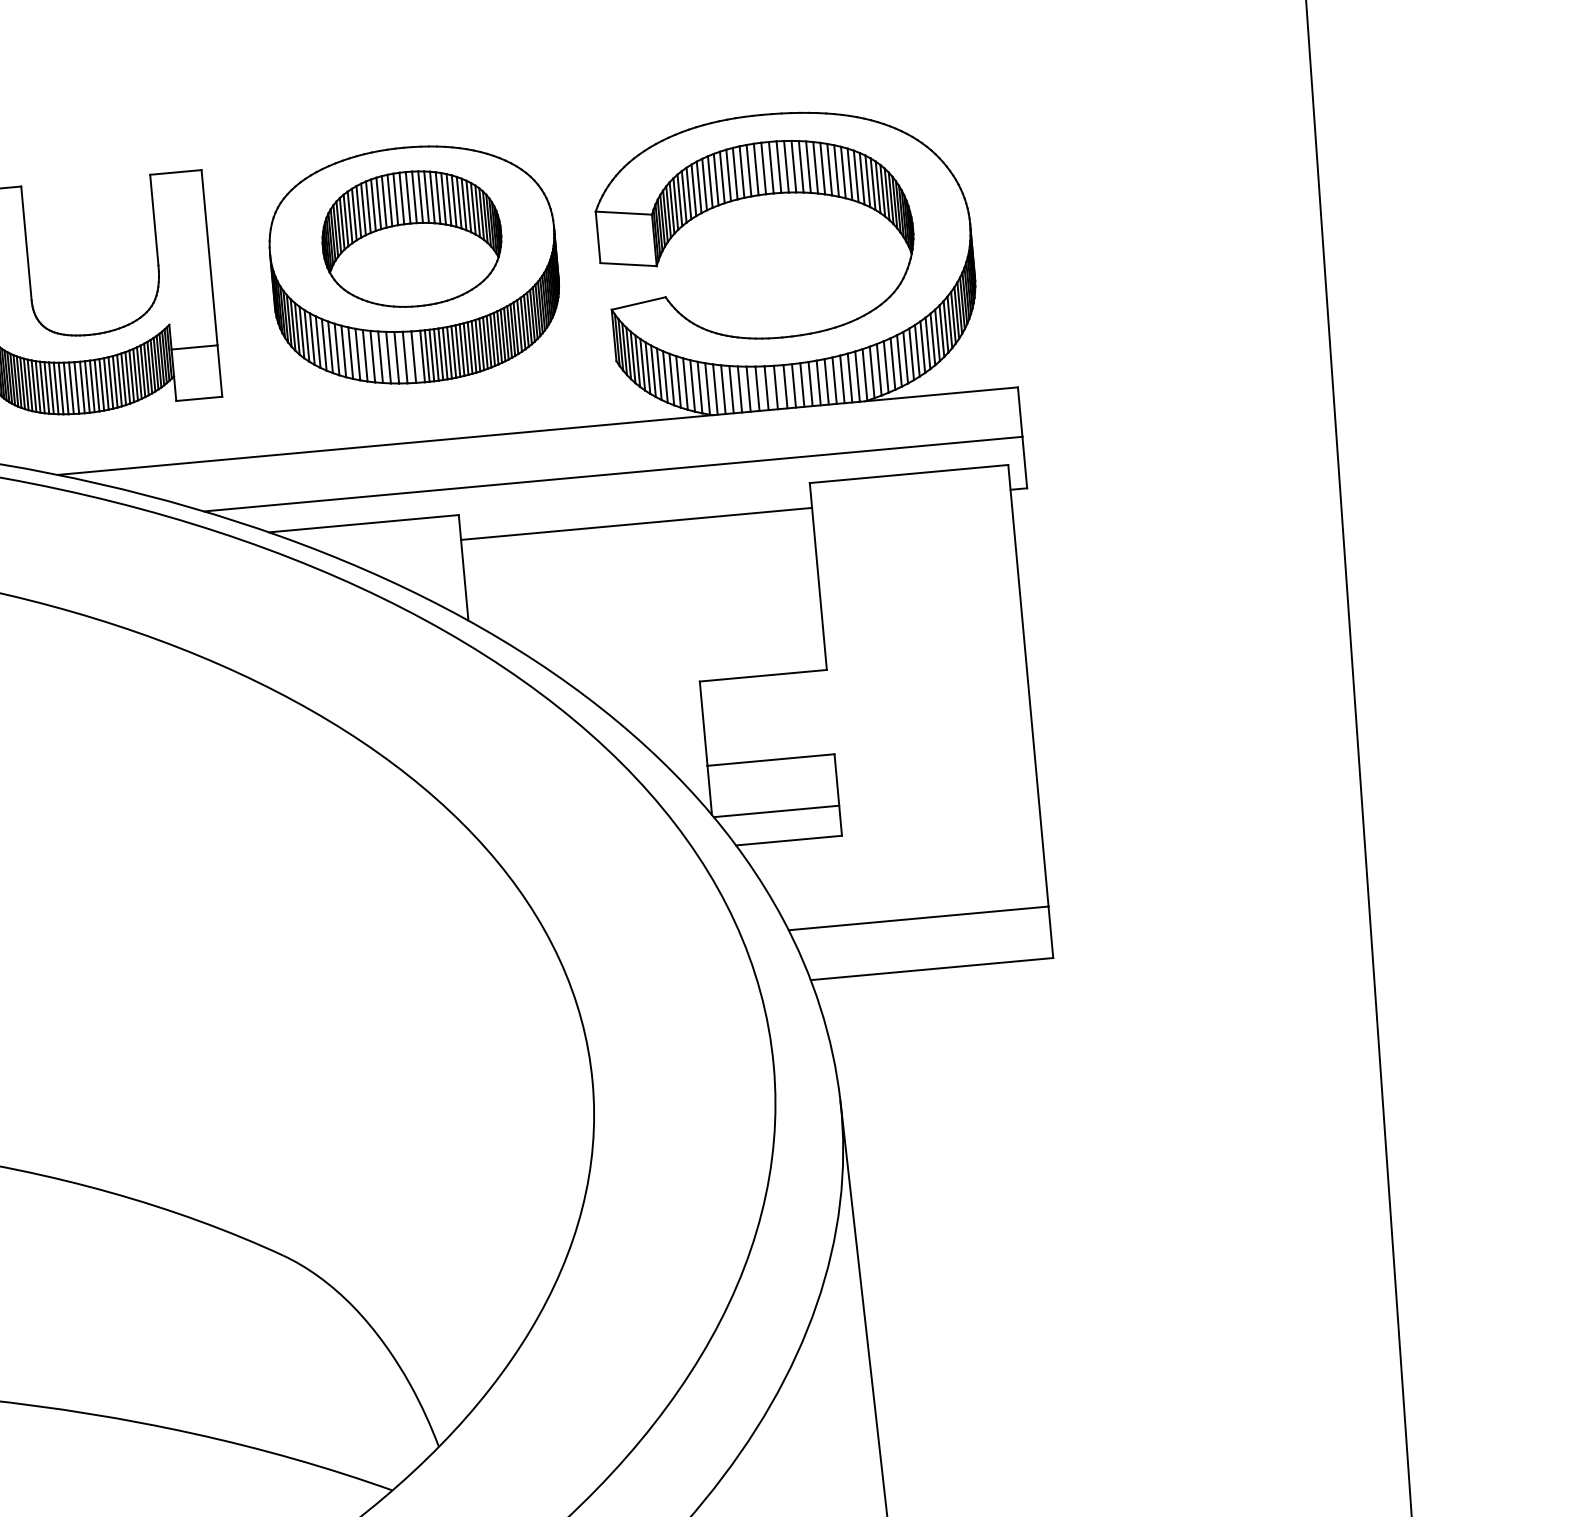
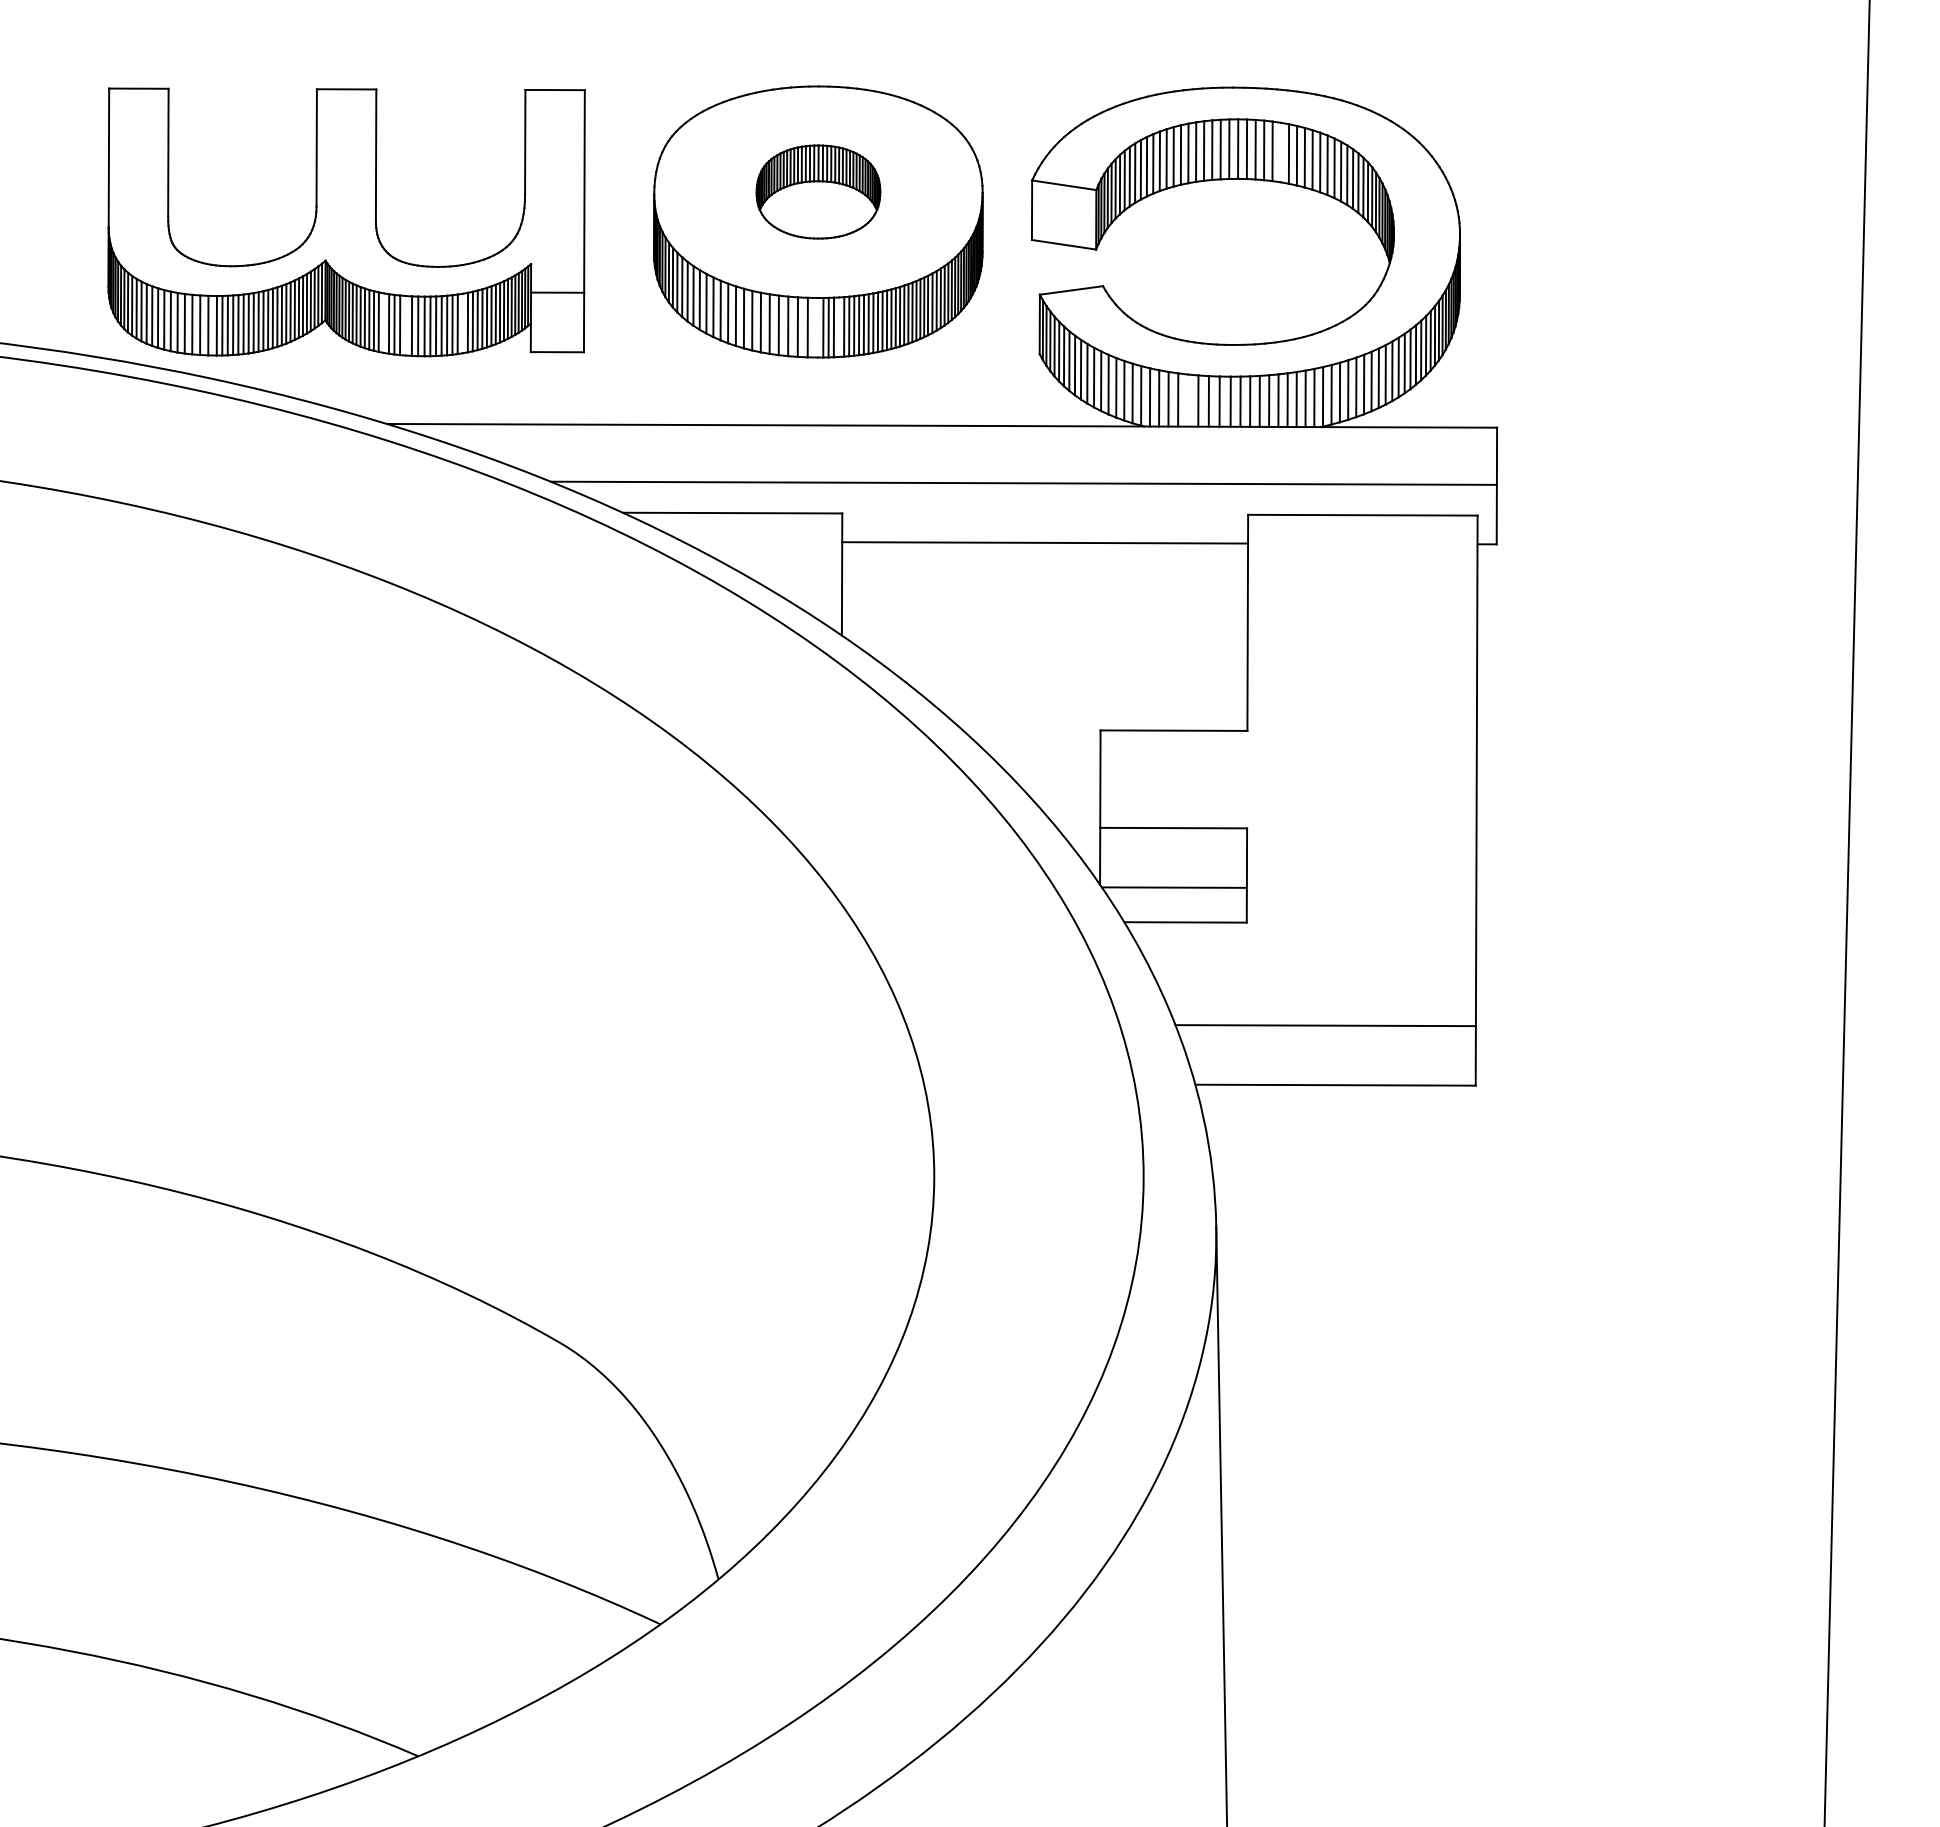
line: (808, 167) -> (1280, 152), removed
part: (411, 238) -> (818, 191), size x0.6
line: (441, 353) -> (839, 326), removed
line: (422, 356) -> (817, 327), removed
line: (114, 381) -> (462, 323), removed
line: (46, 387) -> (383, 322), removed
line: (65, 388) -> (405, 325), removed
line: (748, 389) -> (1188, 400), removed

